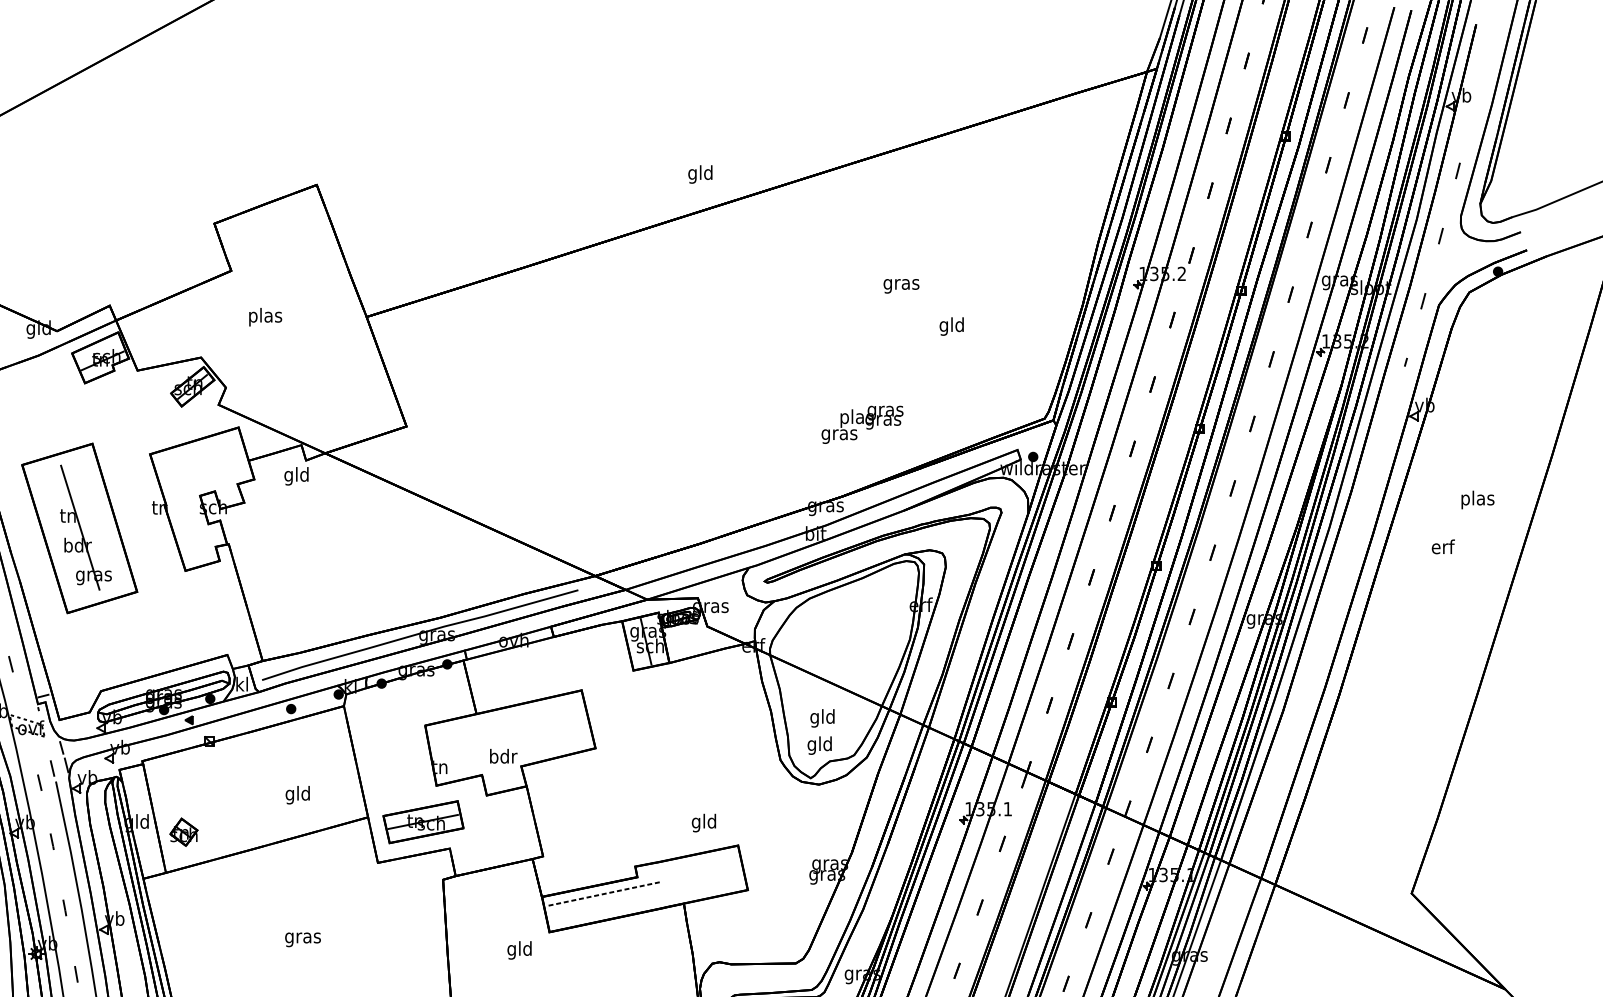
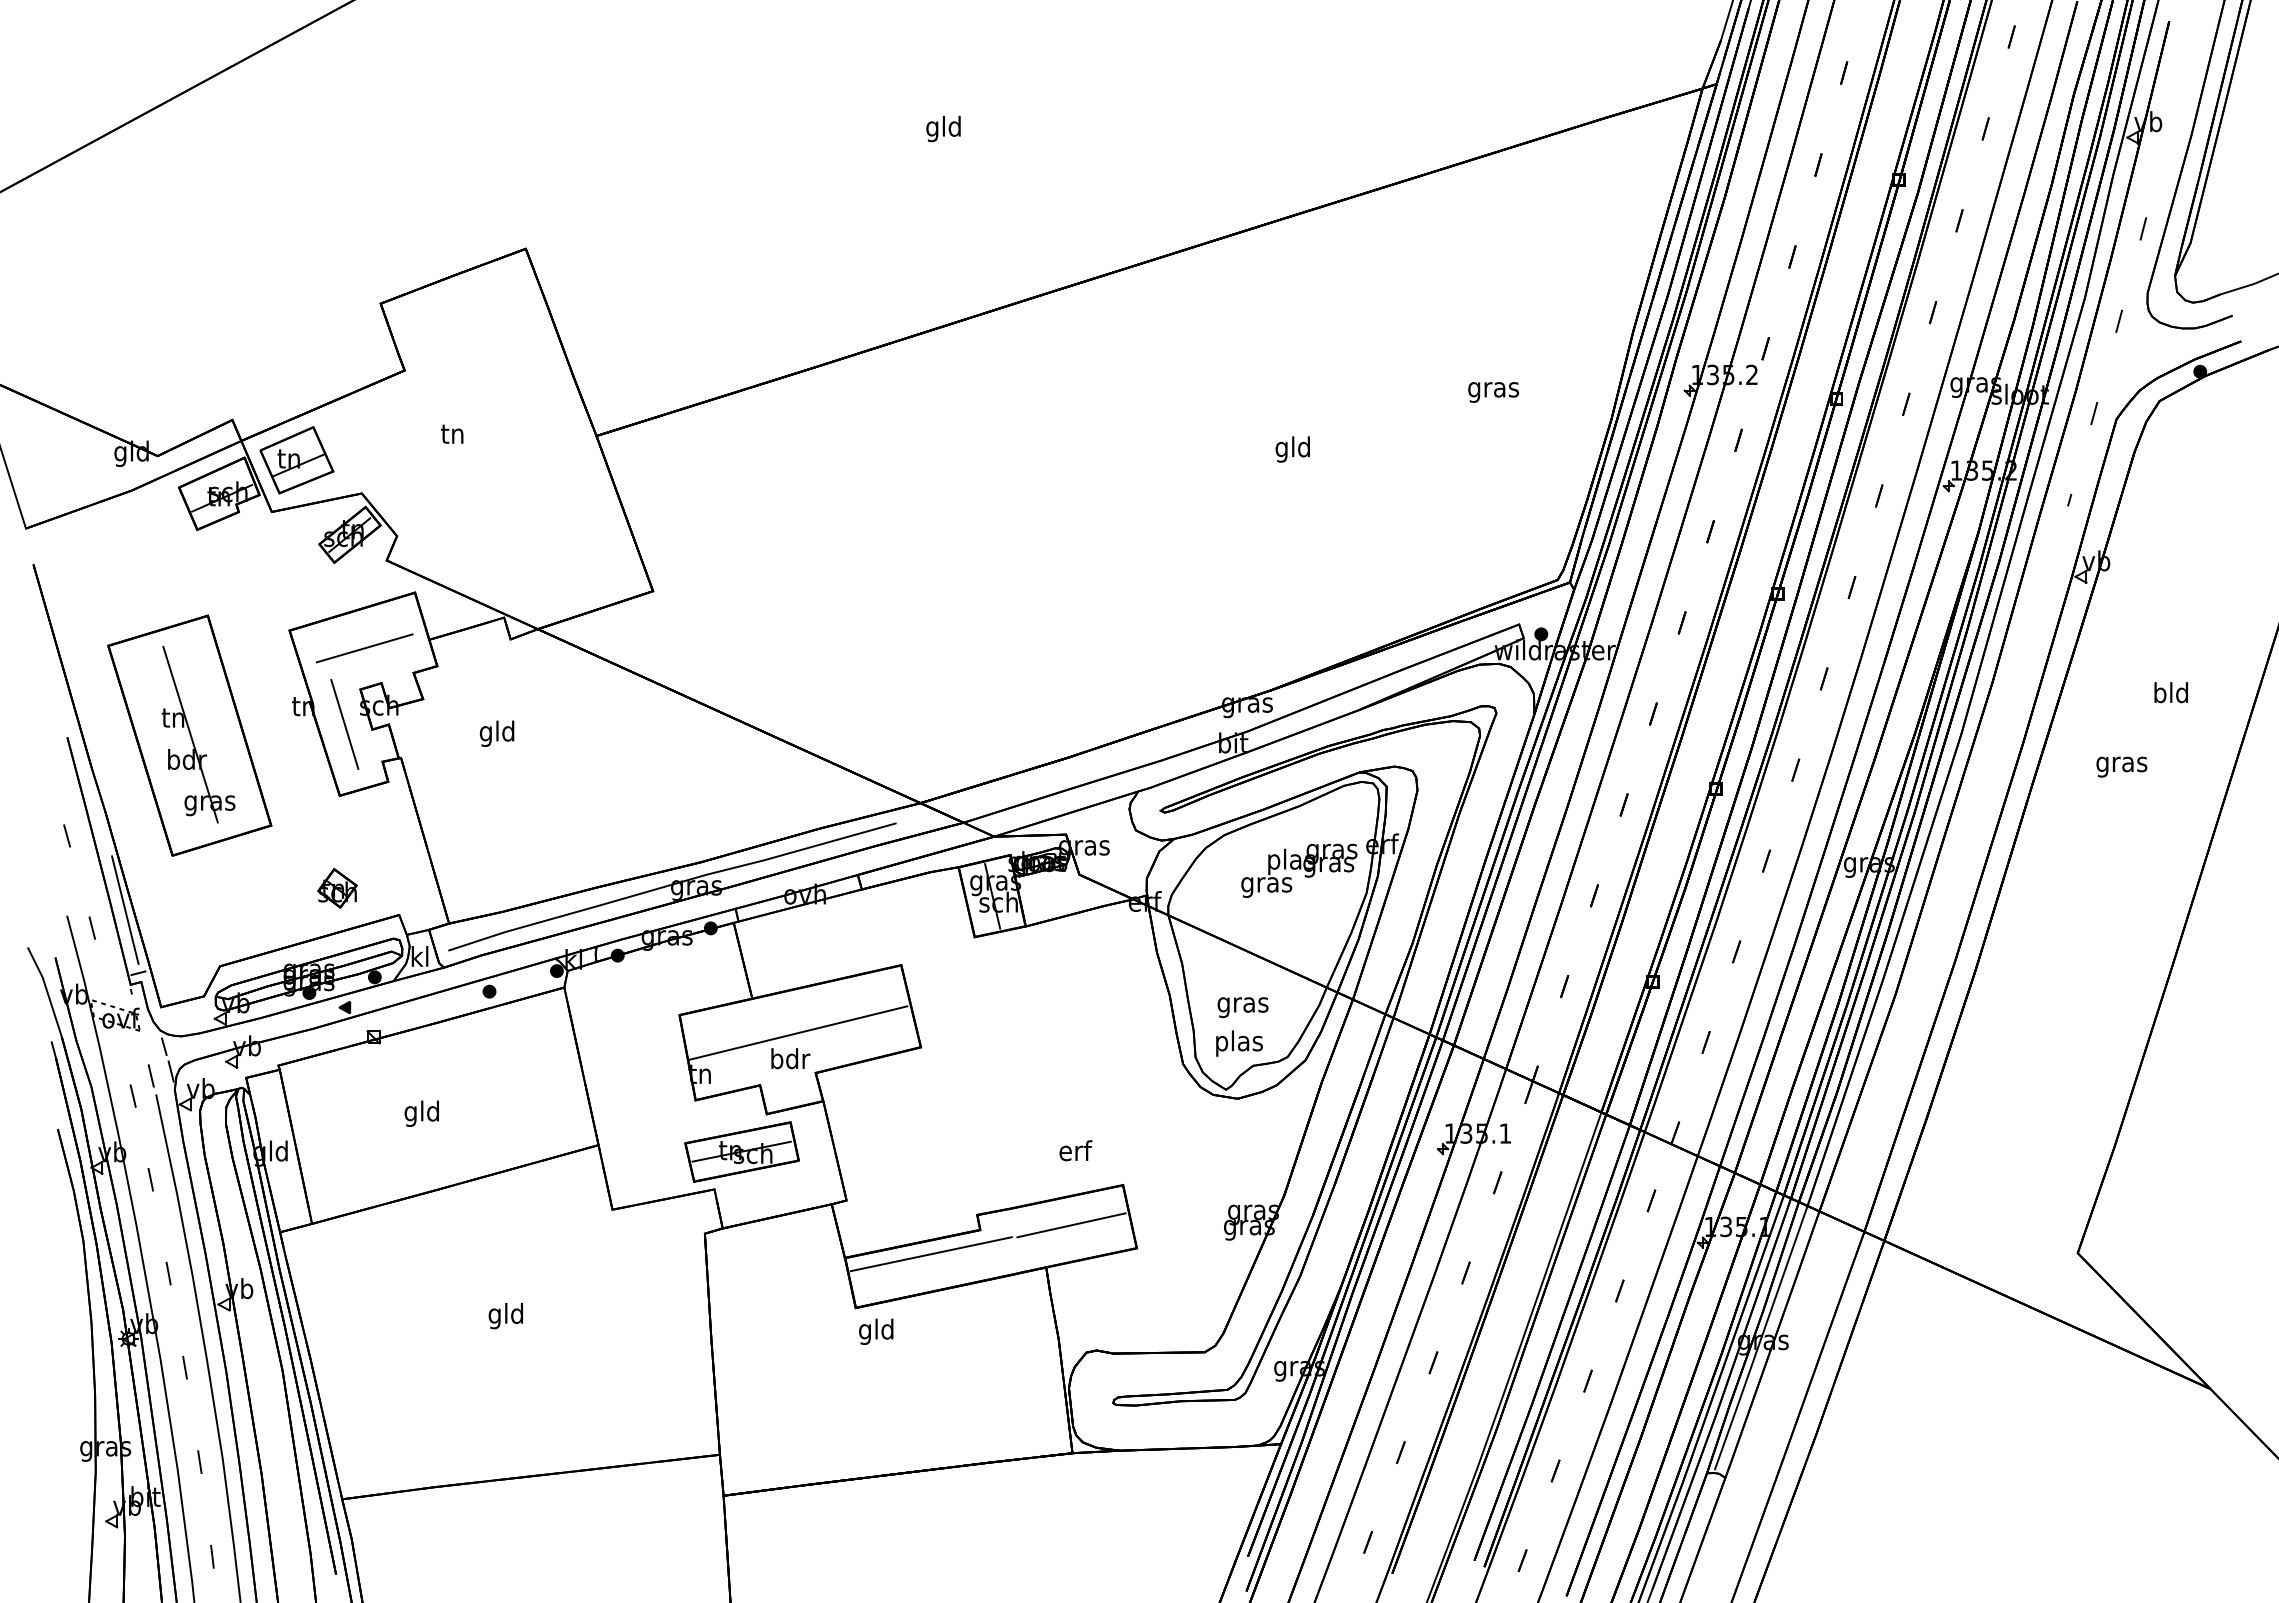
text: (700, 174) -> (943, 128), moved
text: (901, 286) -> (1493, 392), moved
text: (265, 317) -> (453, 436), plas -> tn
text: (951, 326) -> (1292, 449), moved
part: (155, 334) -> (296, 460), added
text: (862, 424) -> (1299, 870), moved
line: (202, 466) -> (364, 648), added
text: (296, 476) -> (496, 733), moved
text: (1477, 500) -> (2171, 695), plas -> bld
line: (188, 520) -> (344, 724), added
text: (1442, 548) -> (2121, 764), erf -> gras
line: (34, 651) -> (125, 909), added
text: (822, 718) -> (1242, 1004), gld -> gras
line: (509, 737) -> (798, 1032), added
text: (820, 745) -> (1239, 1043), gld -> plas
text: (297, 795) -> (421, 1113), moved
part: (423, 821) -> (741, 1151), moved
text: (703, 823) -> (1074, 1153), gld -> erf
part: (183, 832) -> (337, 888), moved
line: (701, 874) -> (1071, 1225), added
line: (602, 894) -> (930, 1254), dashed -> solid
text: (303, 938) -> (506, 1316), gras -> gld
text: (519, 950) -> (876, 1331), moved

